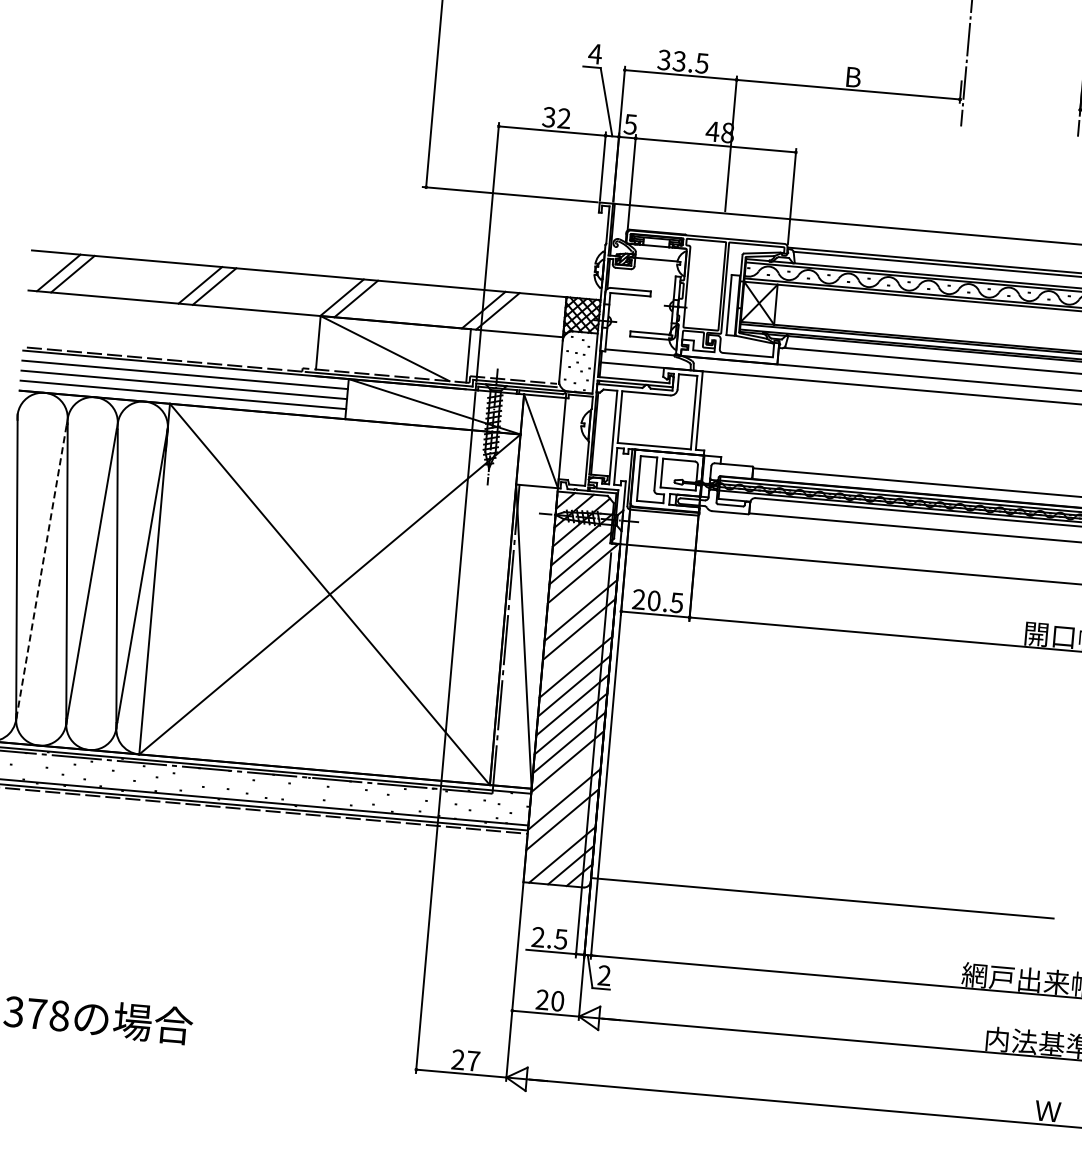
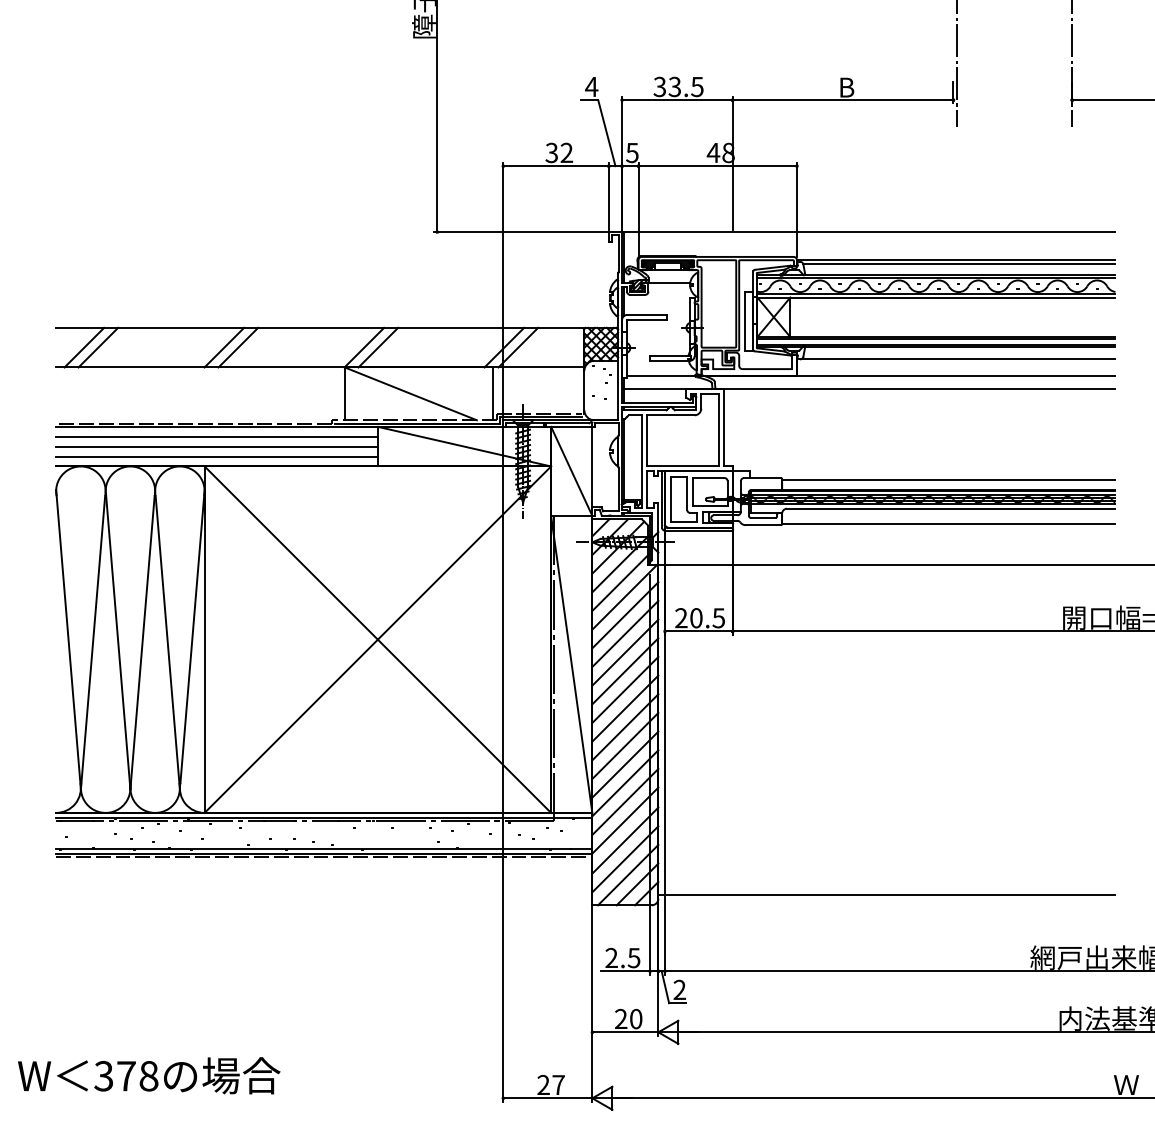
line: (40, 573) -> (92, 643), dashed -> solid
line: (582, 591) -> (625, 615), added
line: (577, 648) -> (625, 671), added
line: (566, 780) -> (625, 801), added
line: (561, 838) -> (625, 859), added

